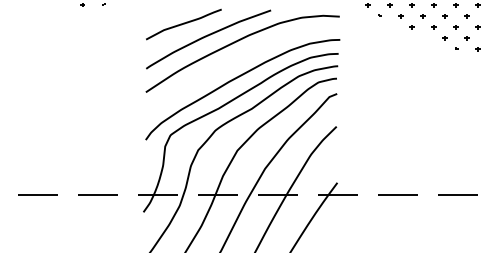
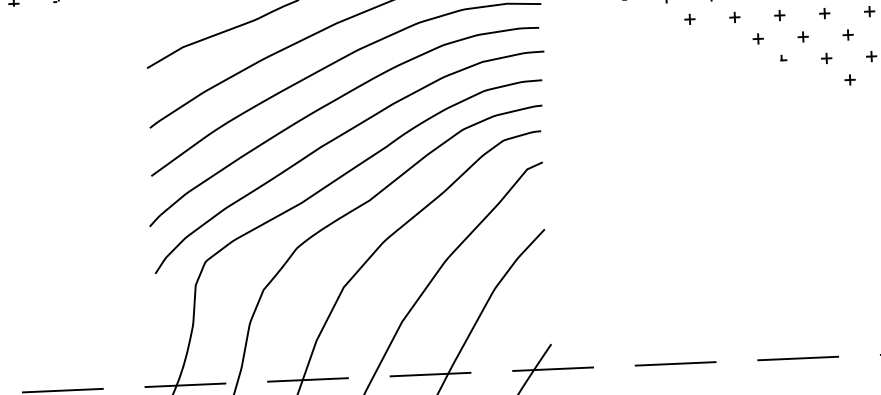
curve: (235, 61) -> (331, 105), added

